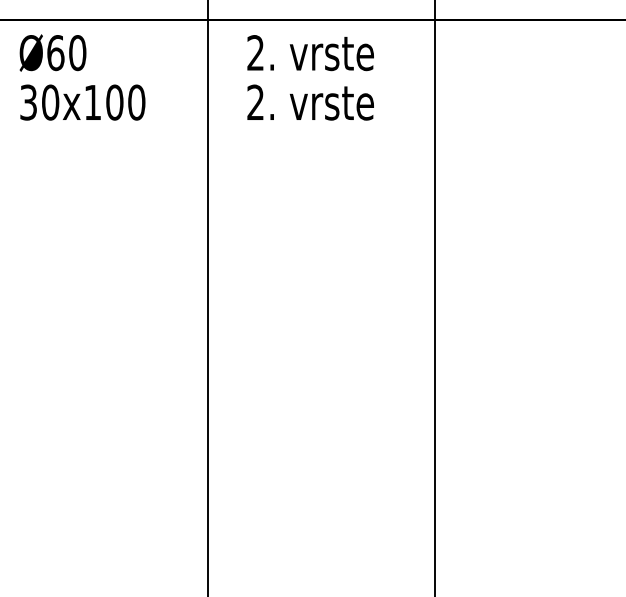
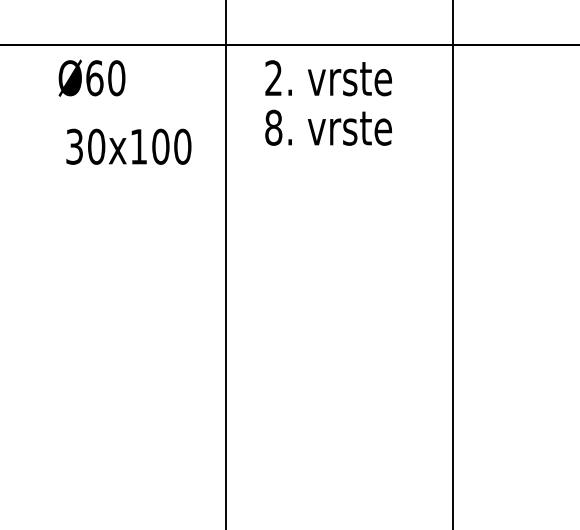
text: (52, 52) -> (91, 77), moved
text: (82, 102) -> (128, 146), moved
text: (255, 102) -> (273, 127), 2. -> 8.

